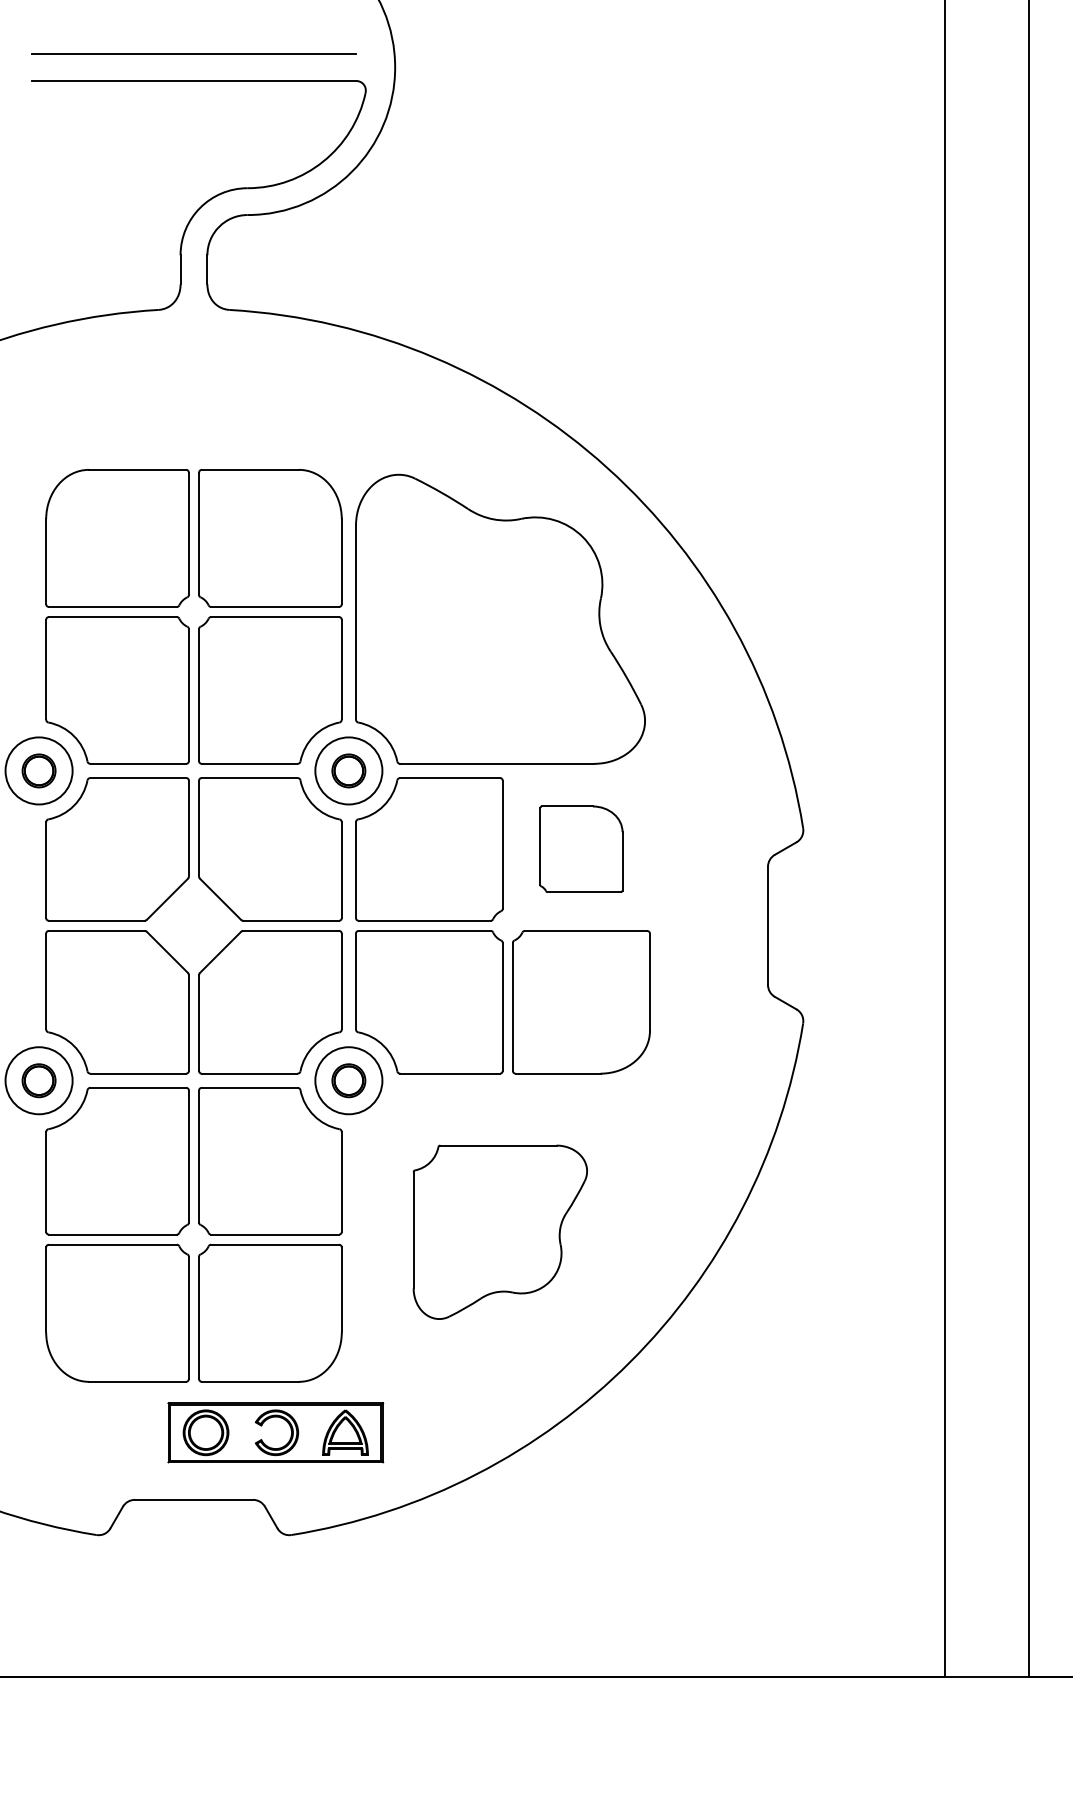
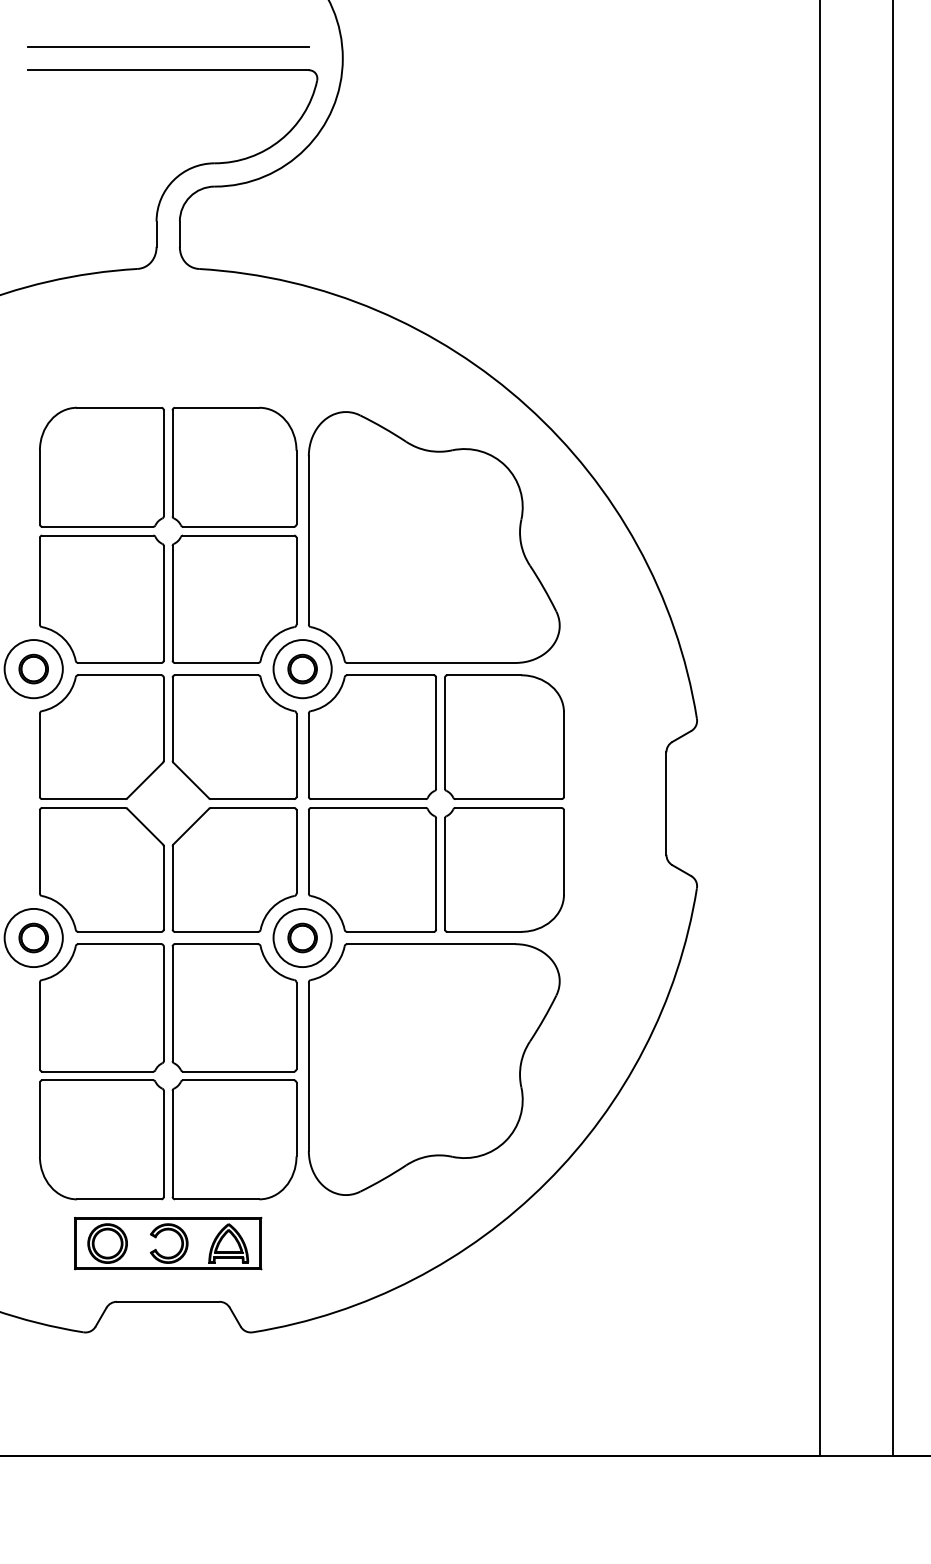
part: (581, 848) -> (504, 736), size x1.67
part: (499, 1232) -> (433, 1069), size x1.67
part: (276, 1432) -> (168, 1243), moved

